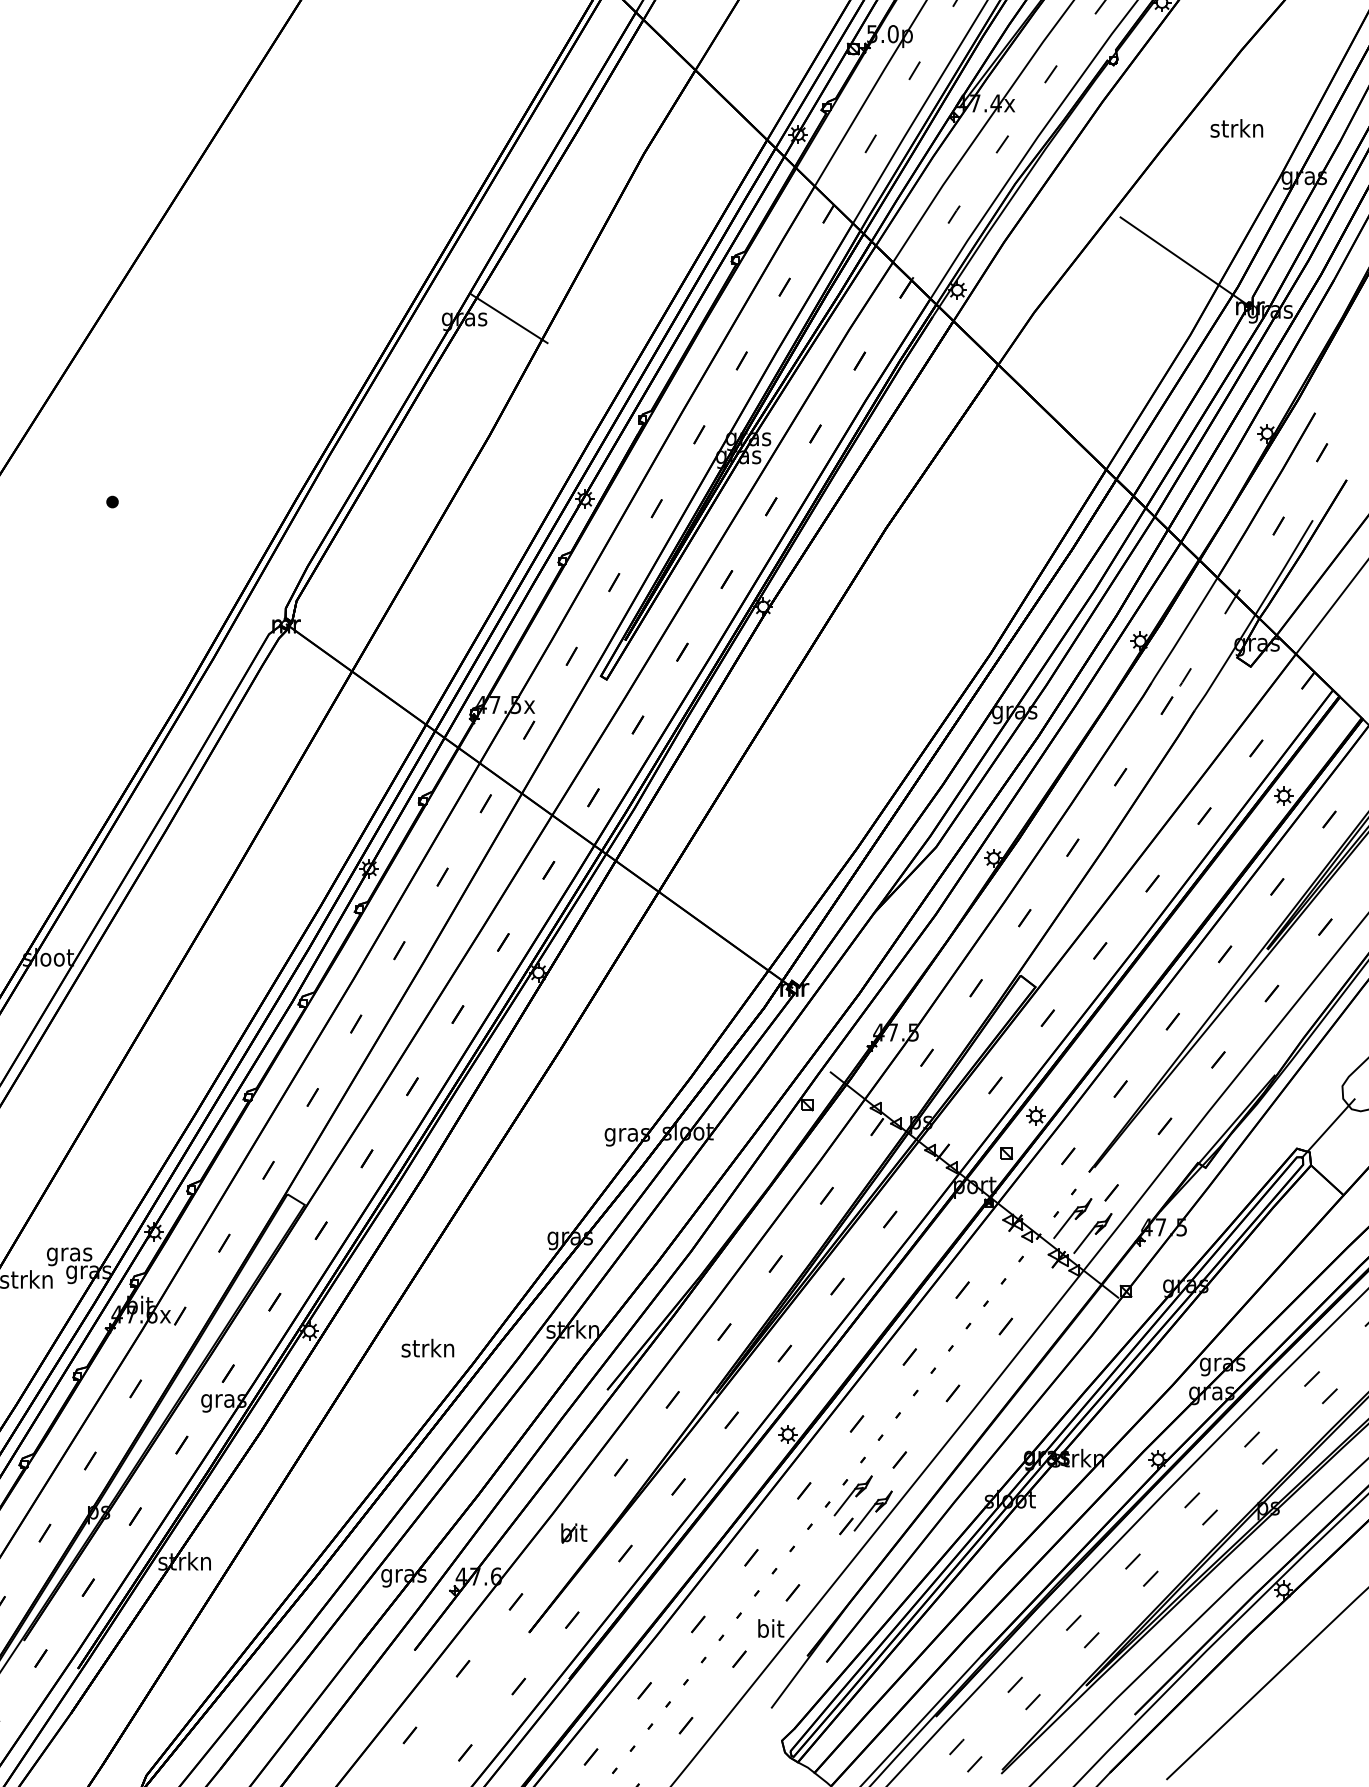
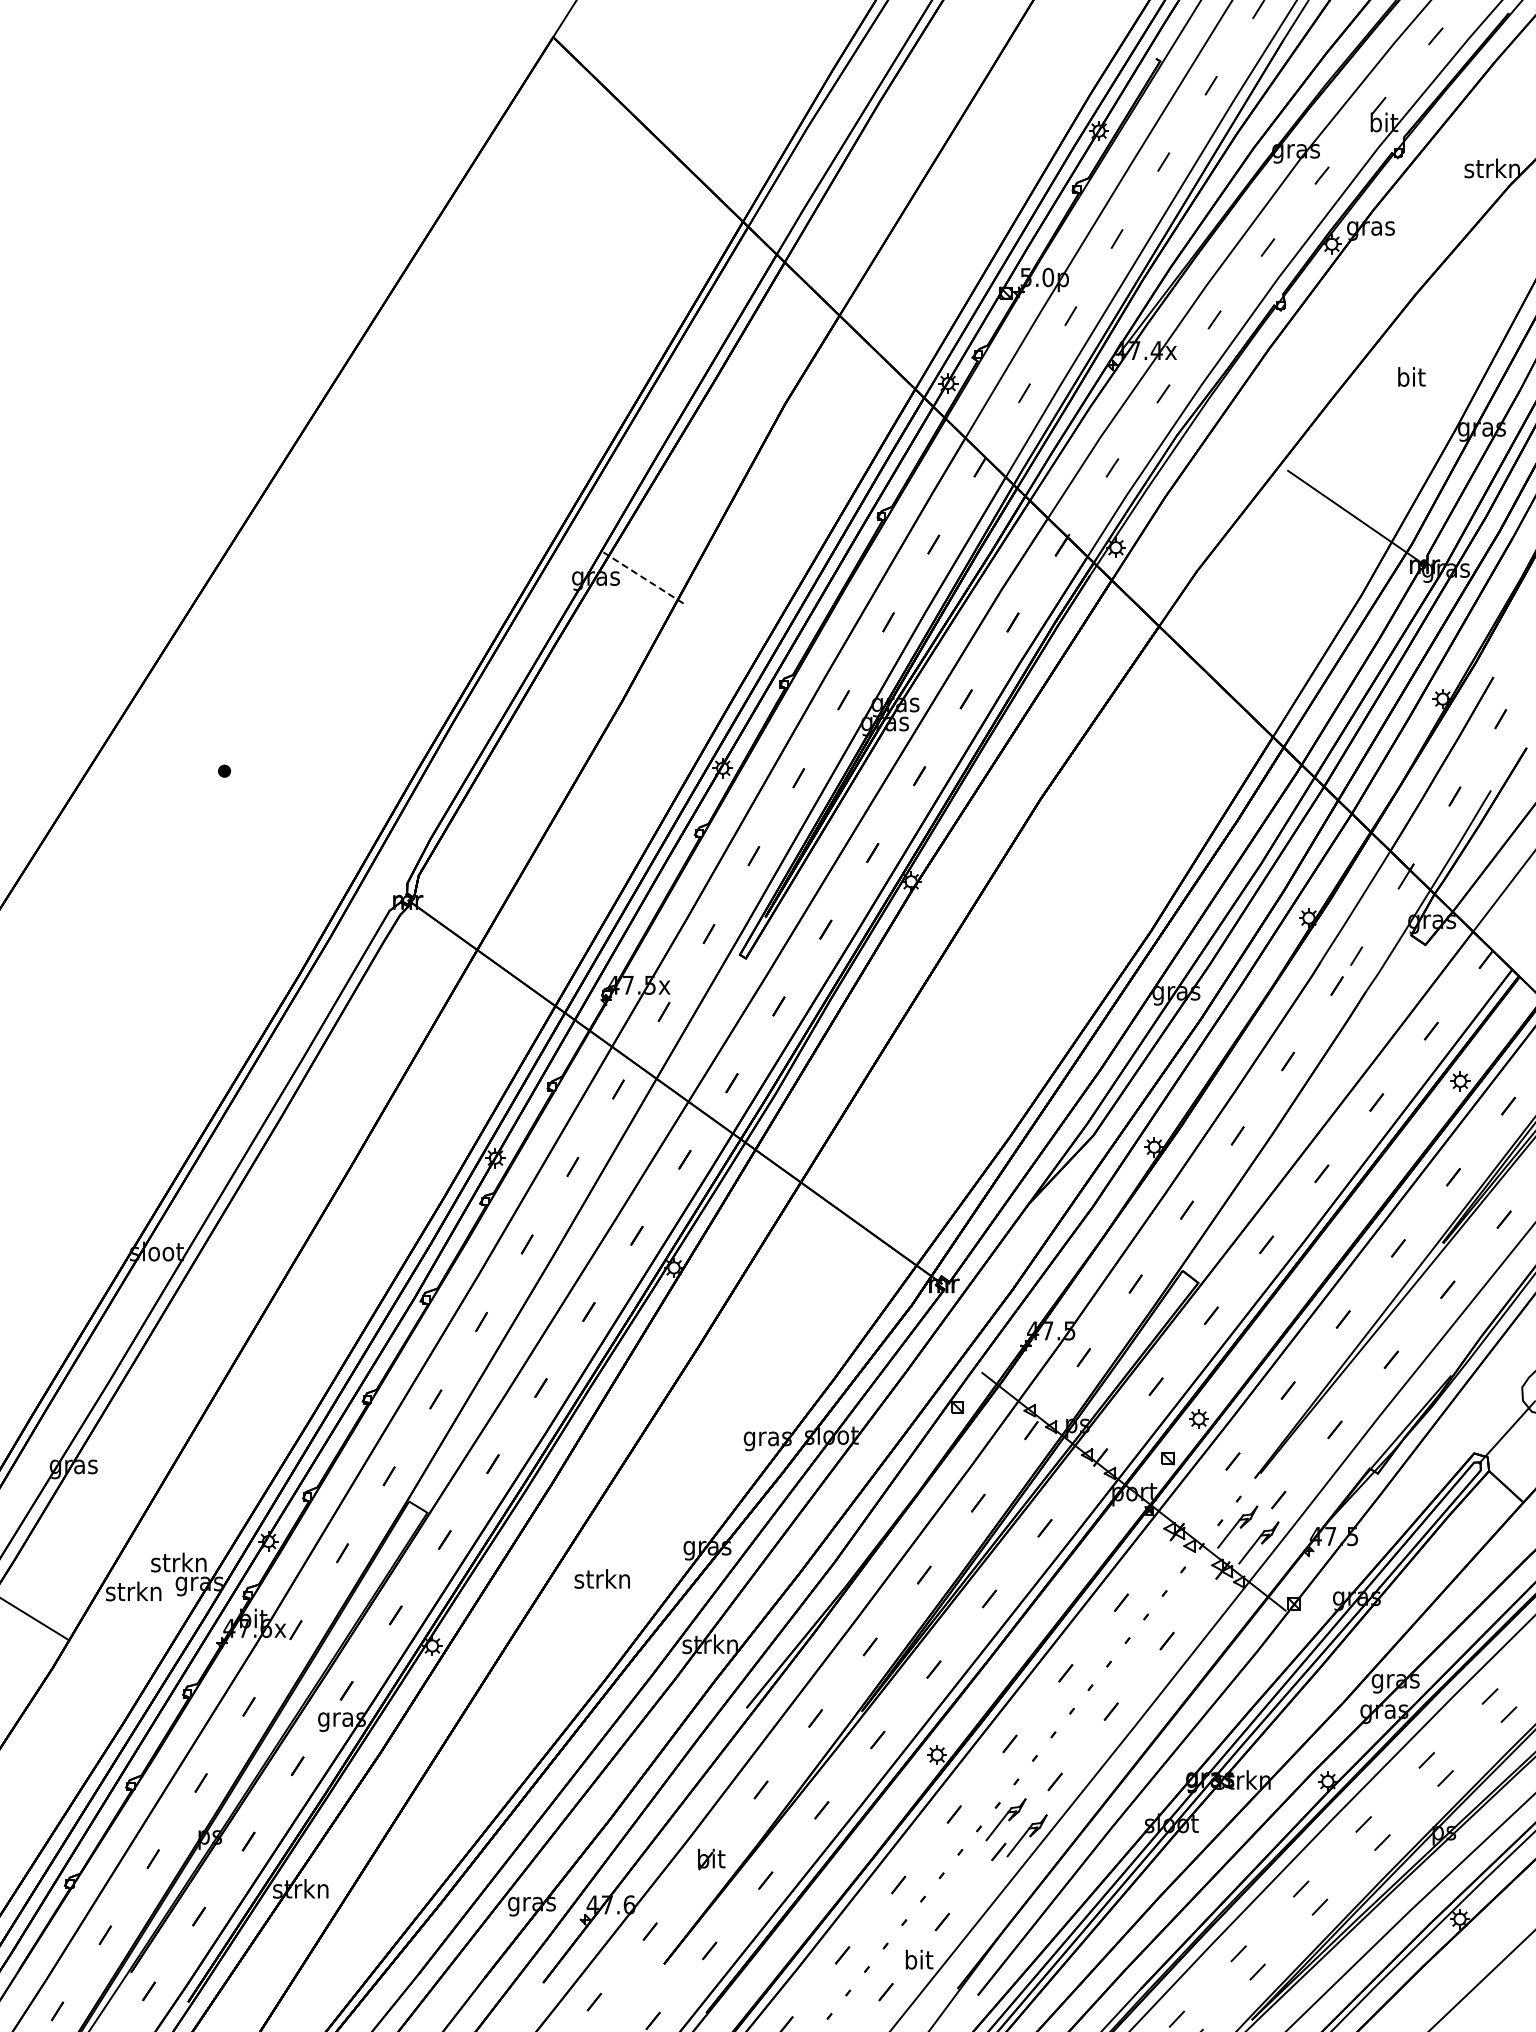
text: (1236, 127) -> (1410, 376), strkn -> bit
line: (508, 318) -> (642, 577), solid -> dashed
text: (68, 1253) -> (178, 1564), gras -> strkn
text: (427, 1347) -> (601, 1578), moved

